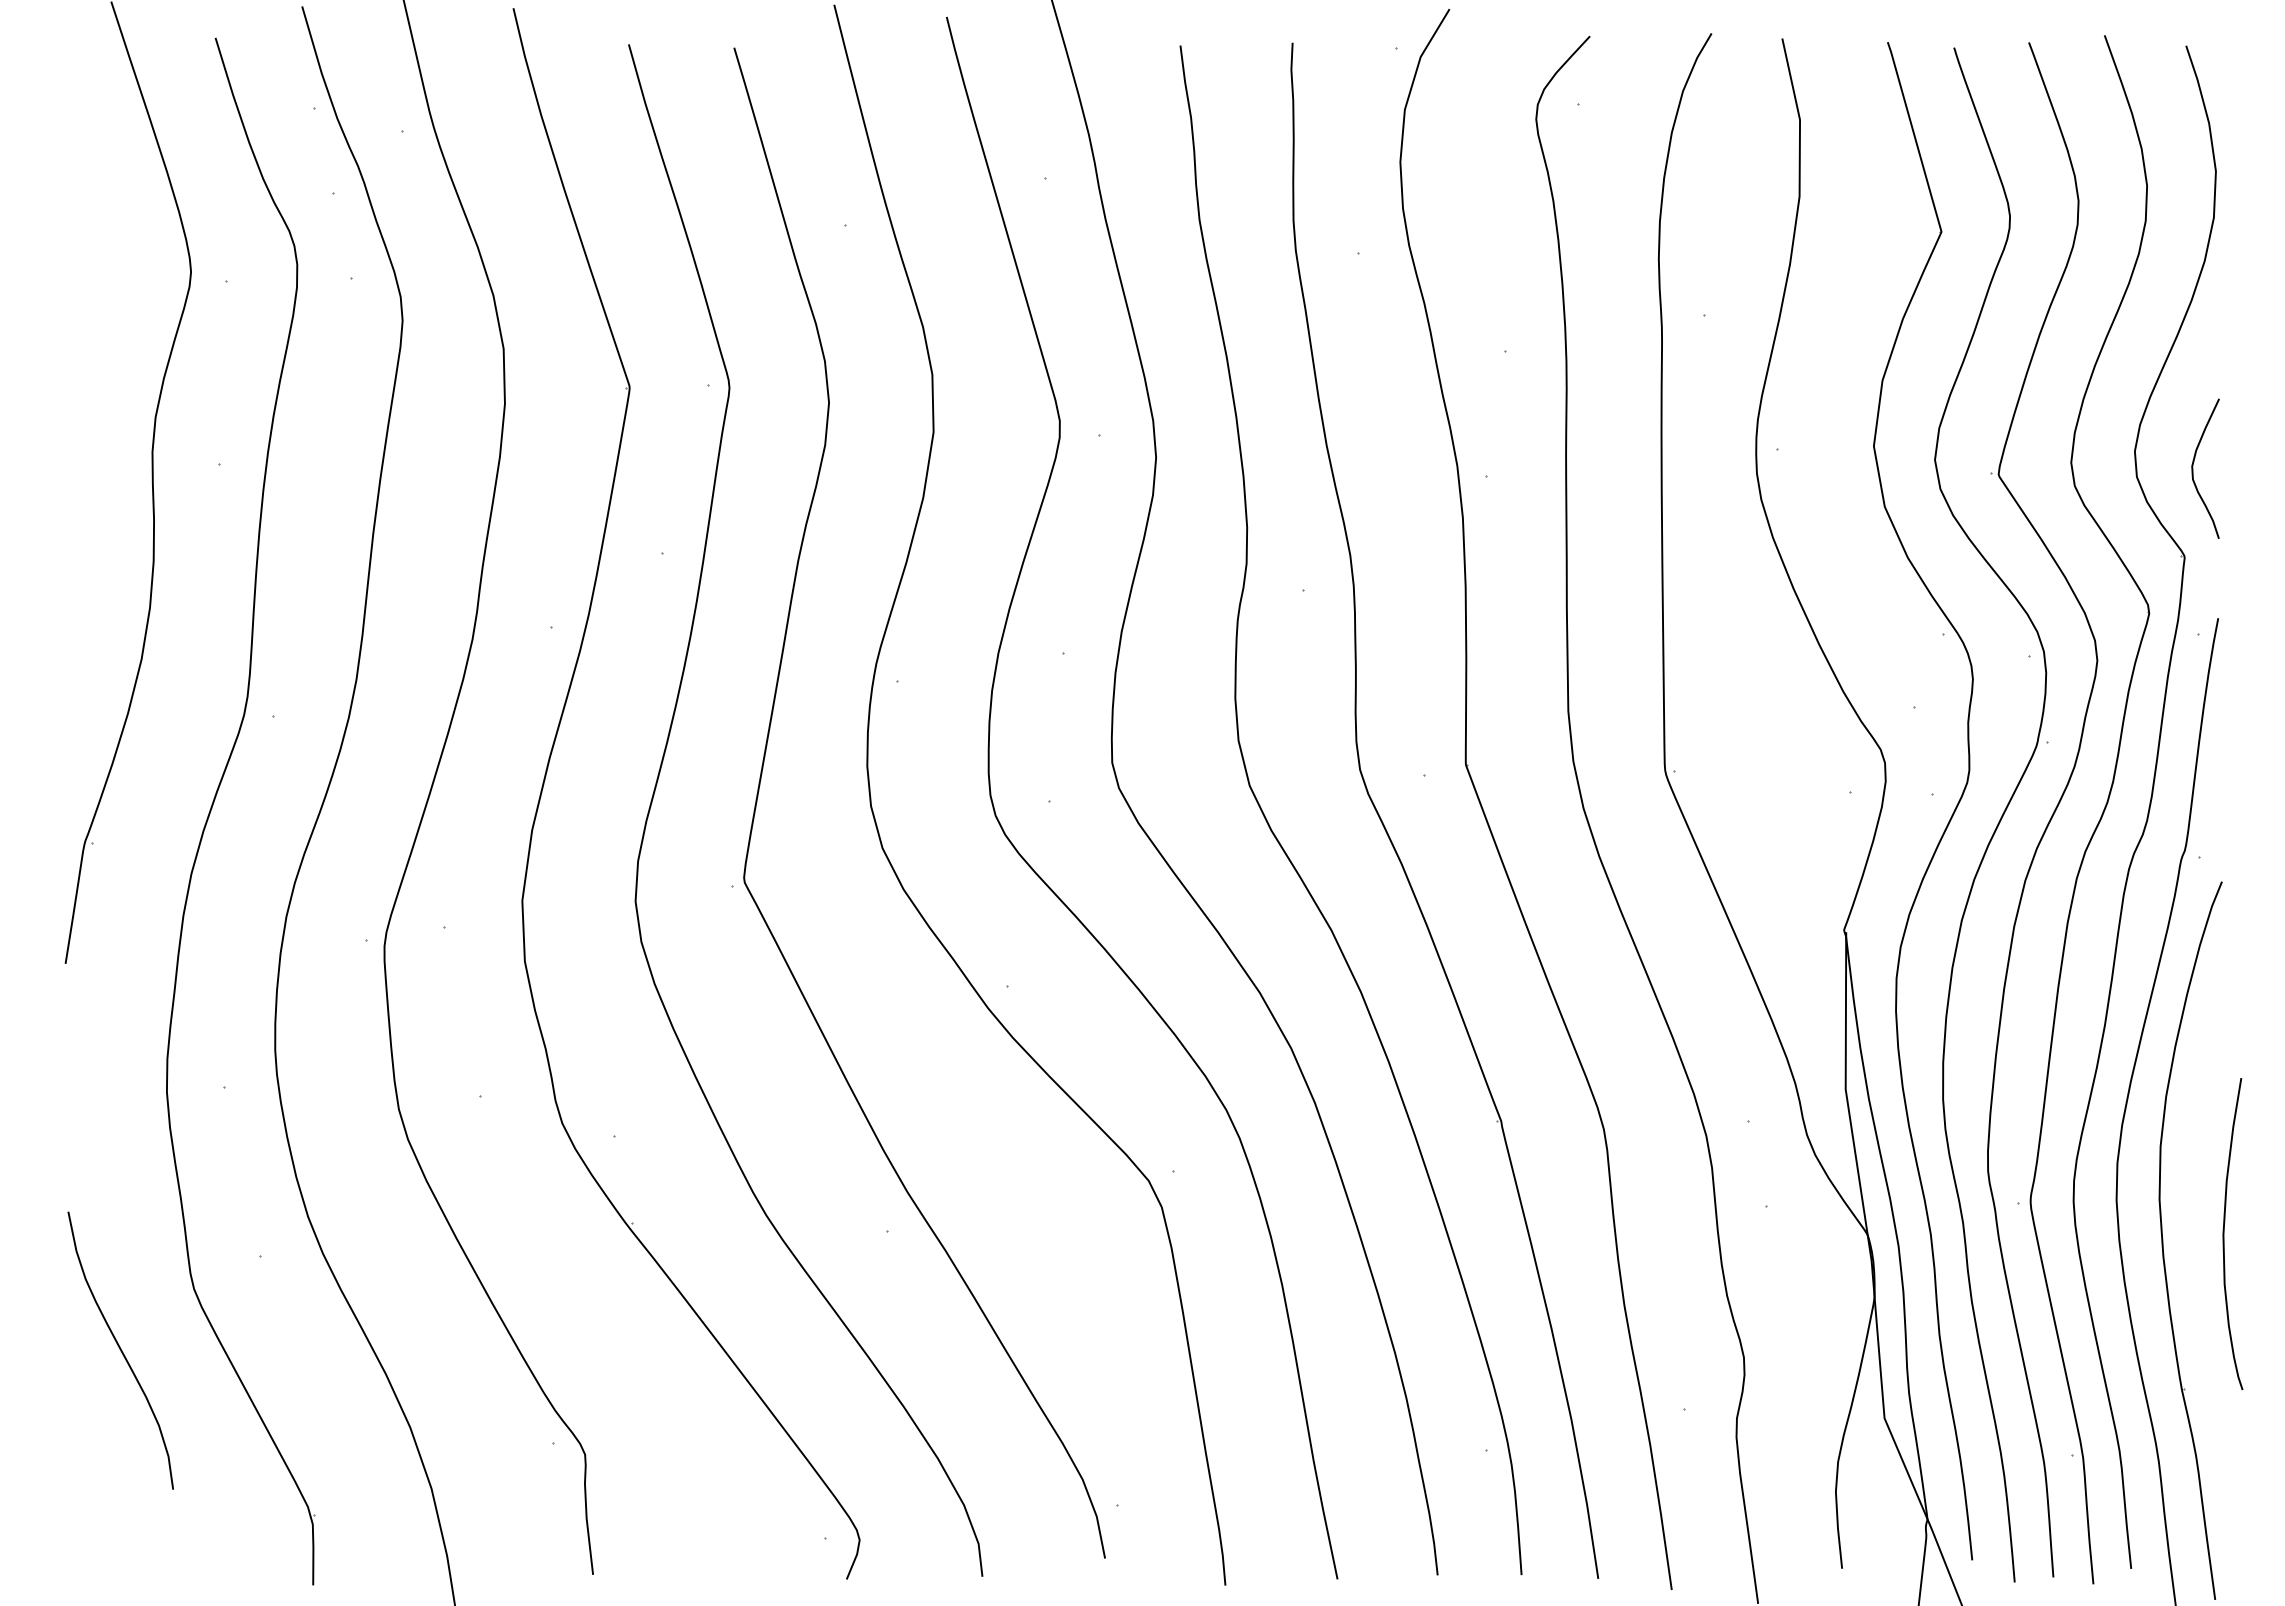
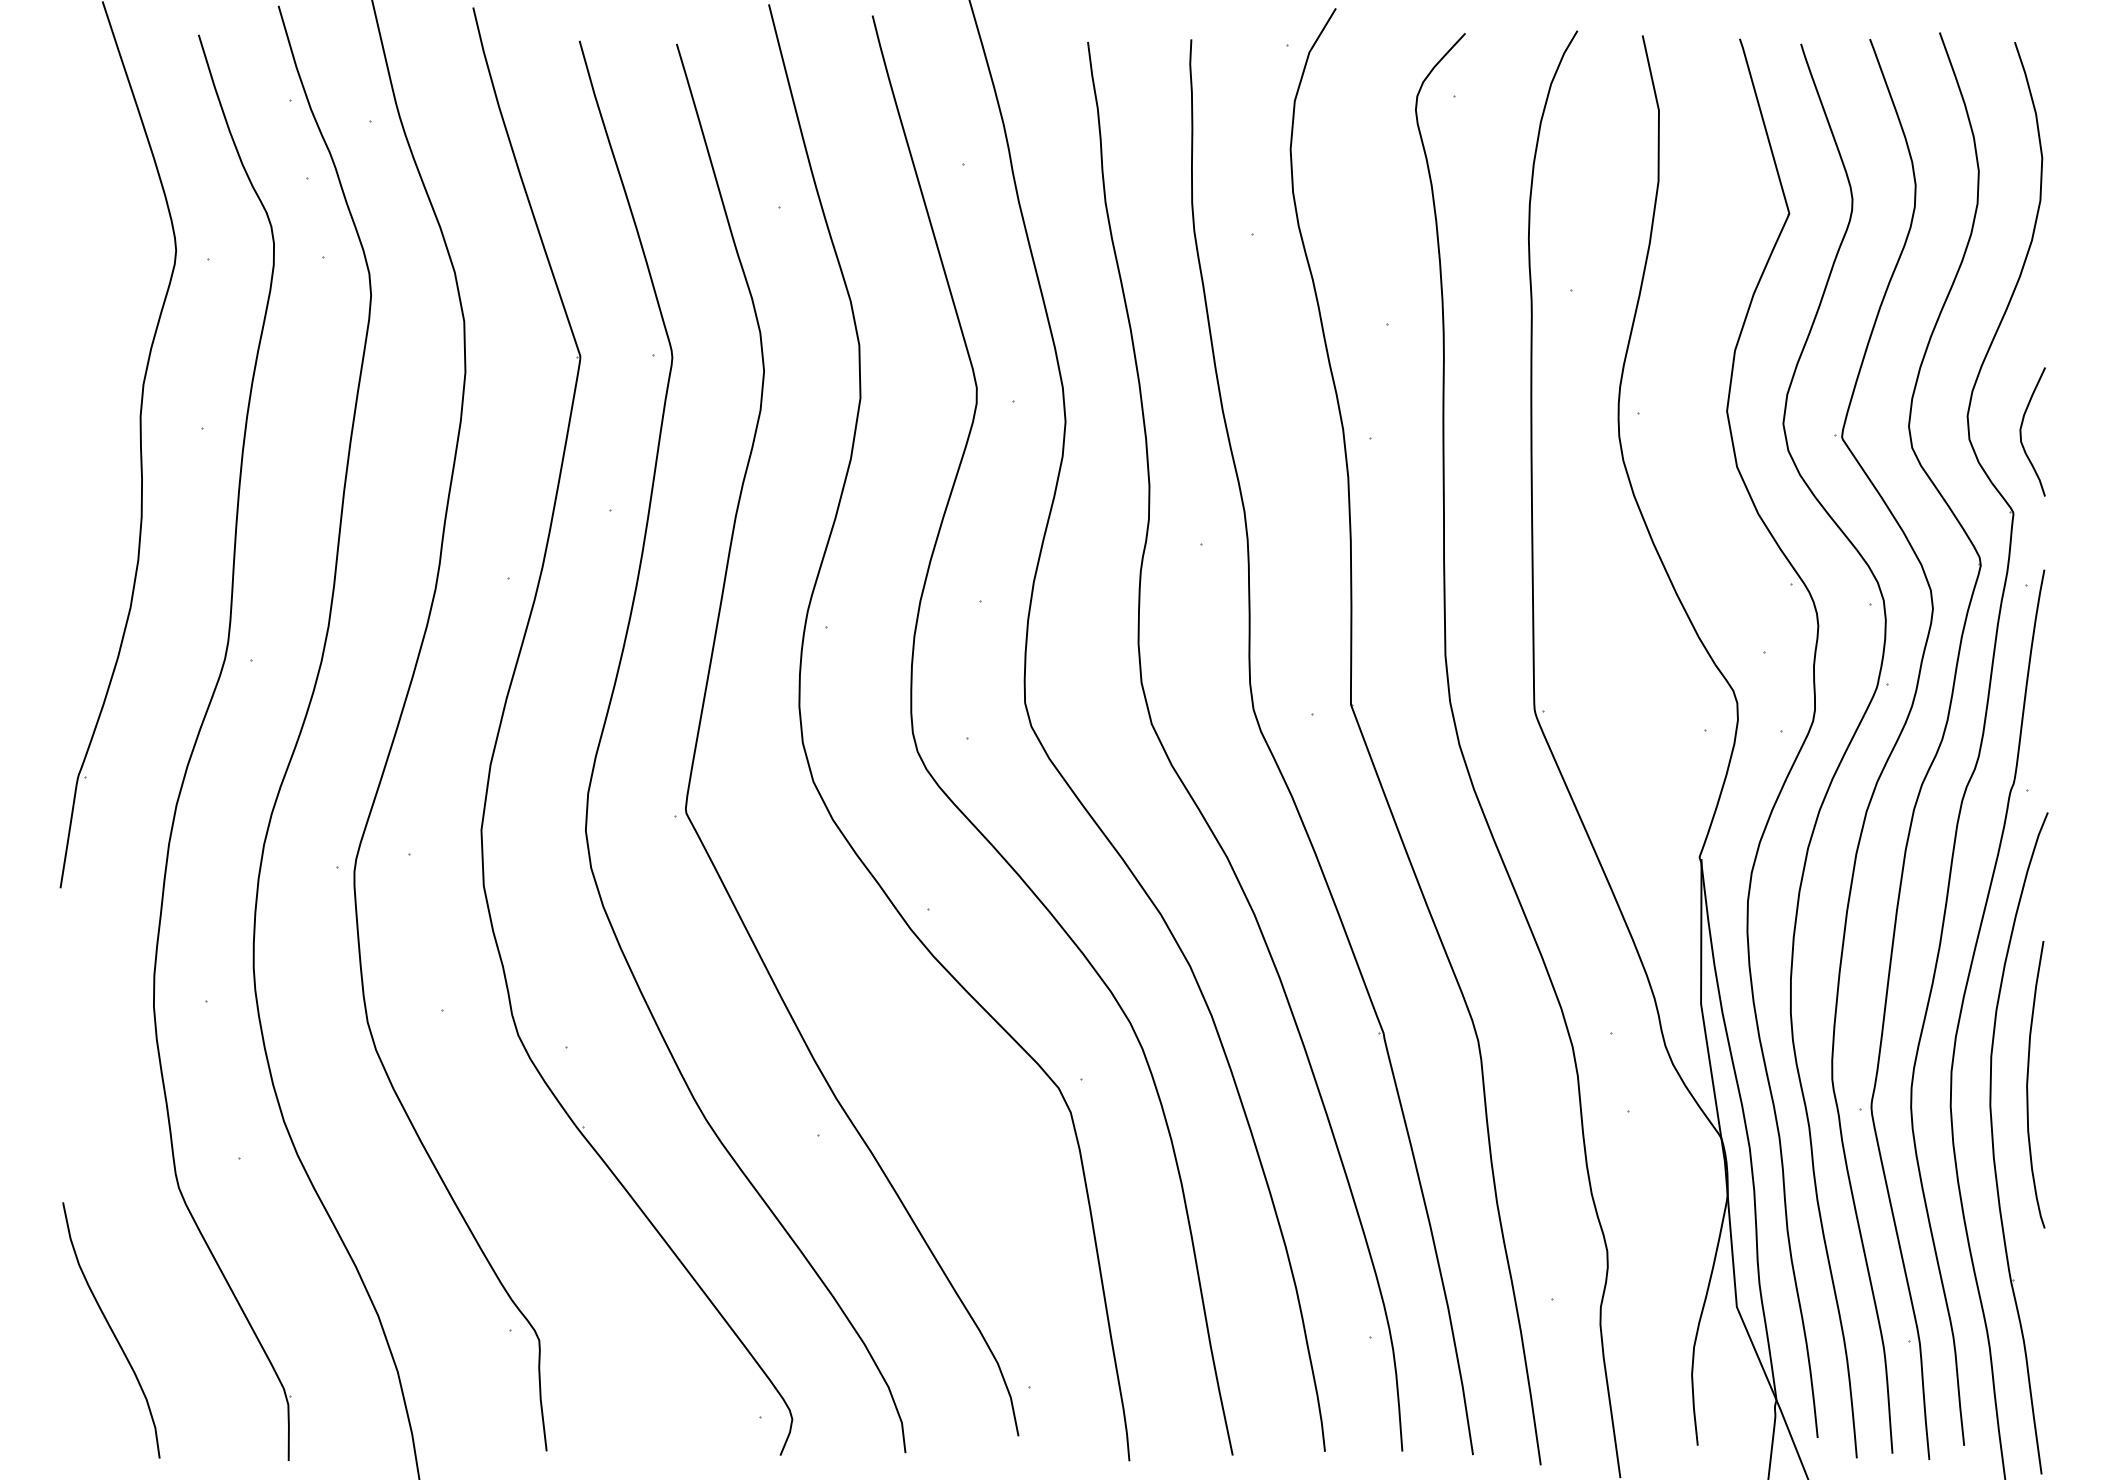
curve: (2224, 1233) -> (2028, 1084), moved
curve: (120, 1350) -> (111, 1330), moved

